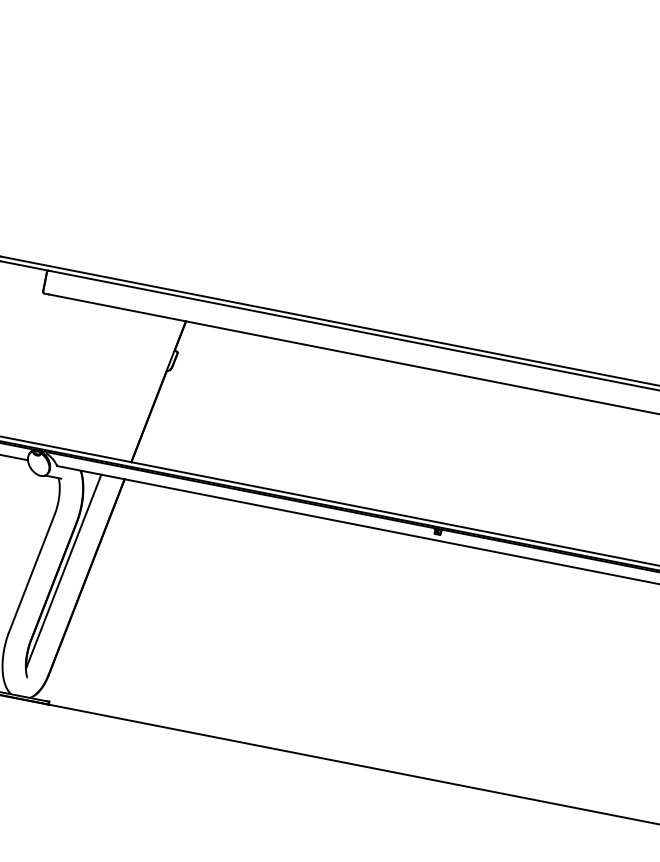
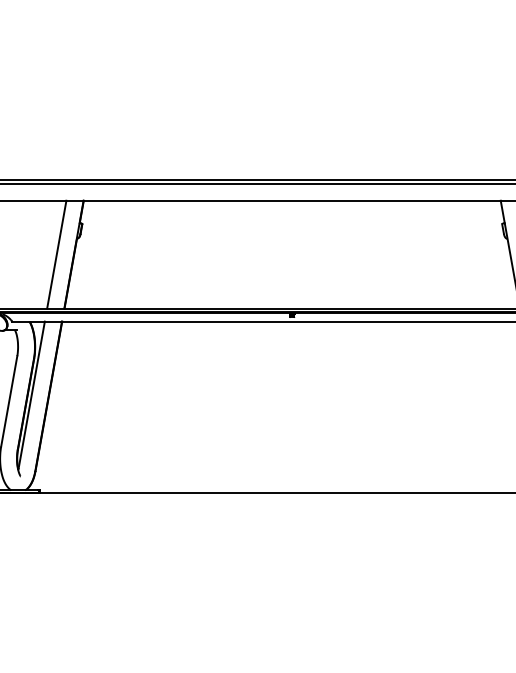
line: (134, 386) -> (56, 254), added

